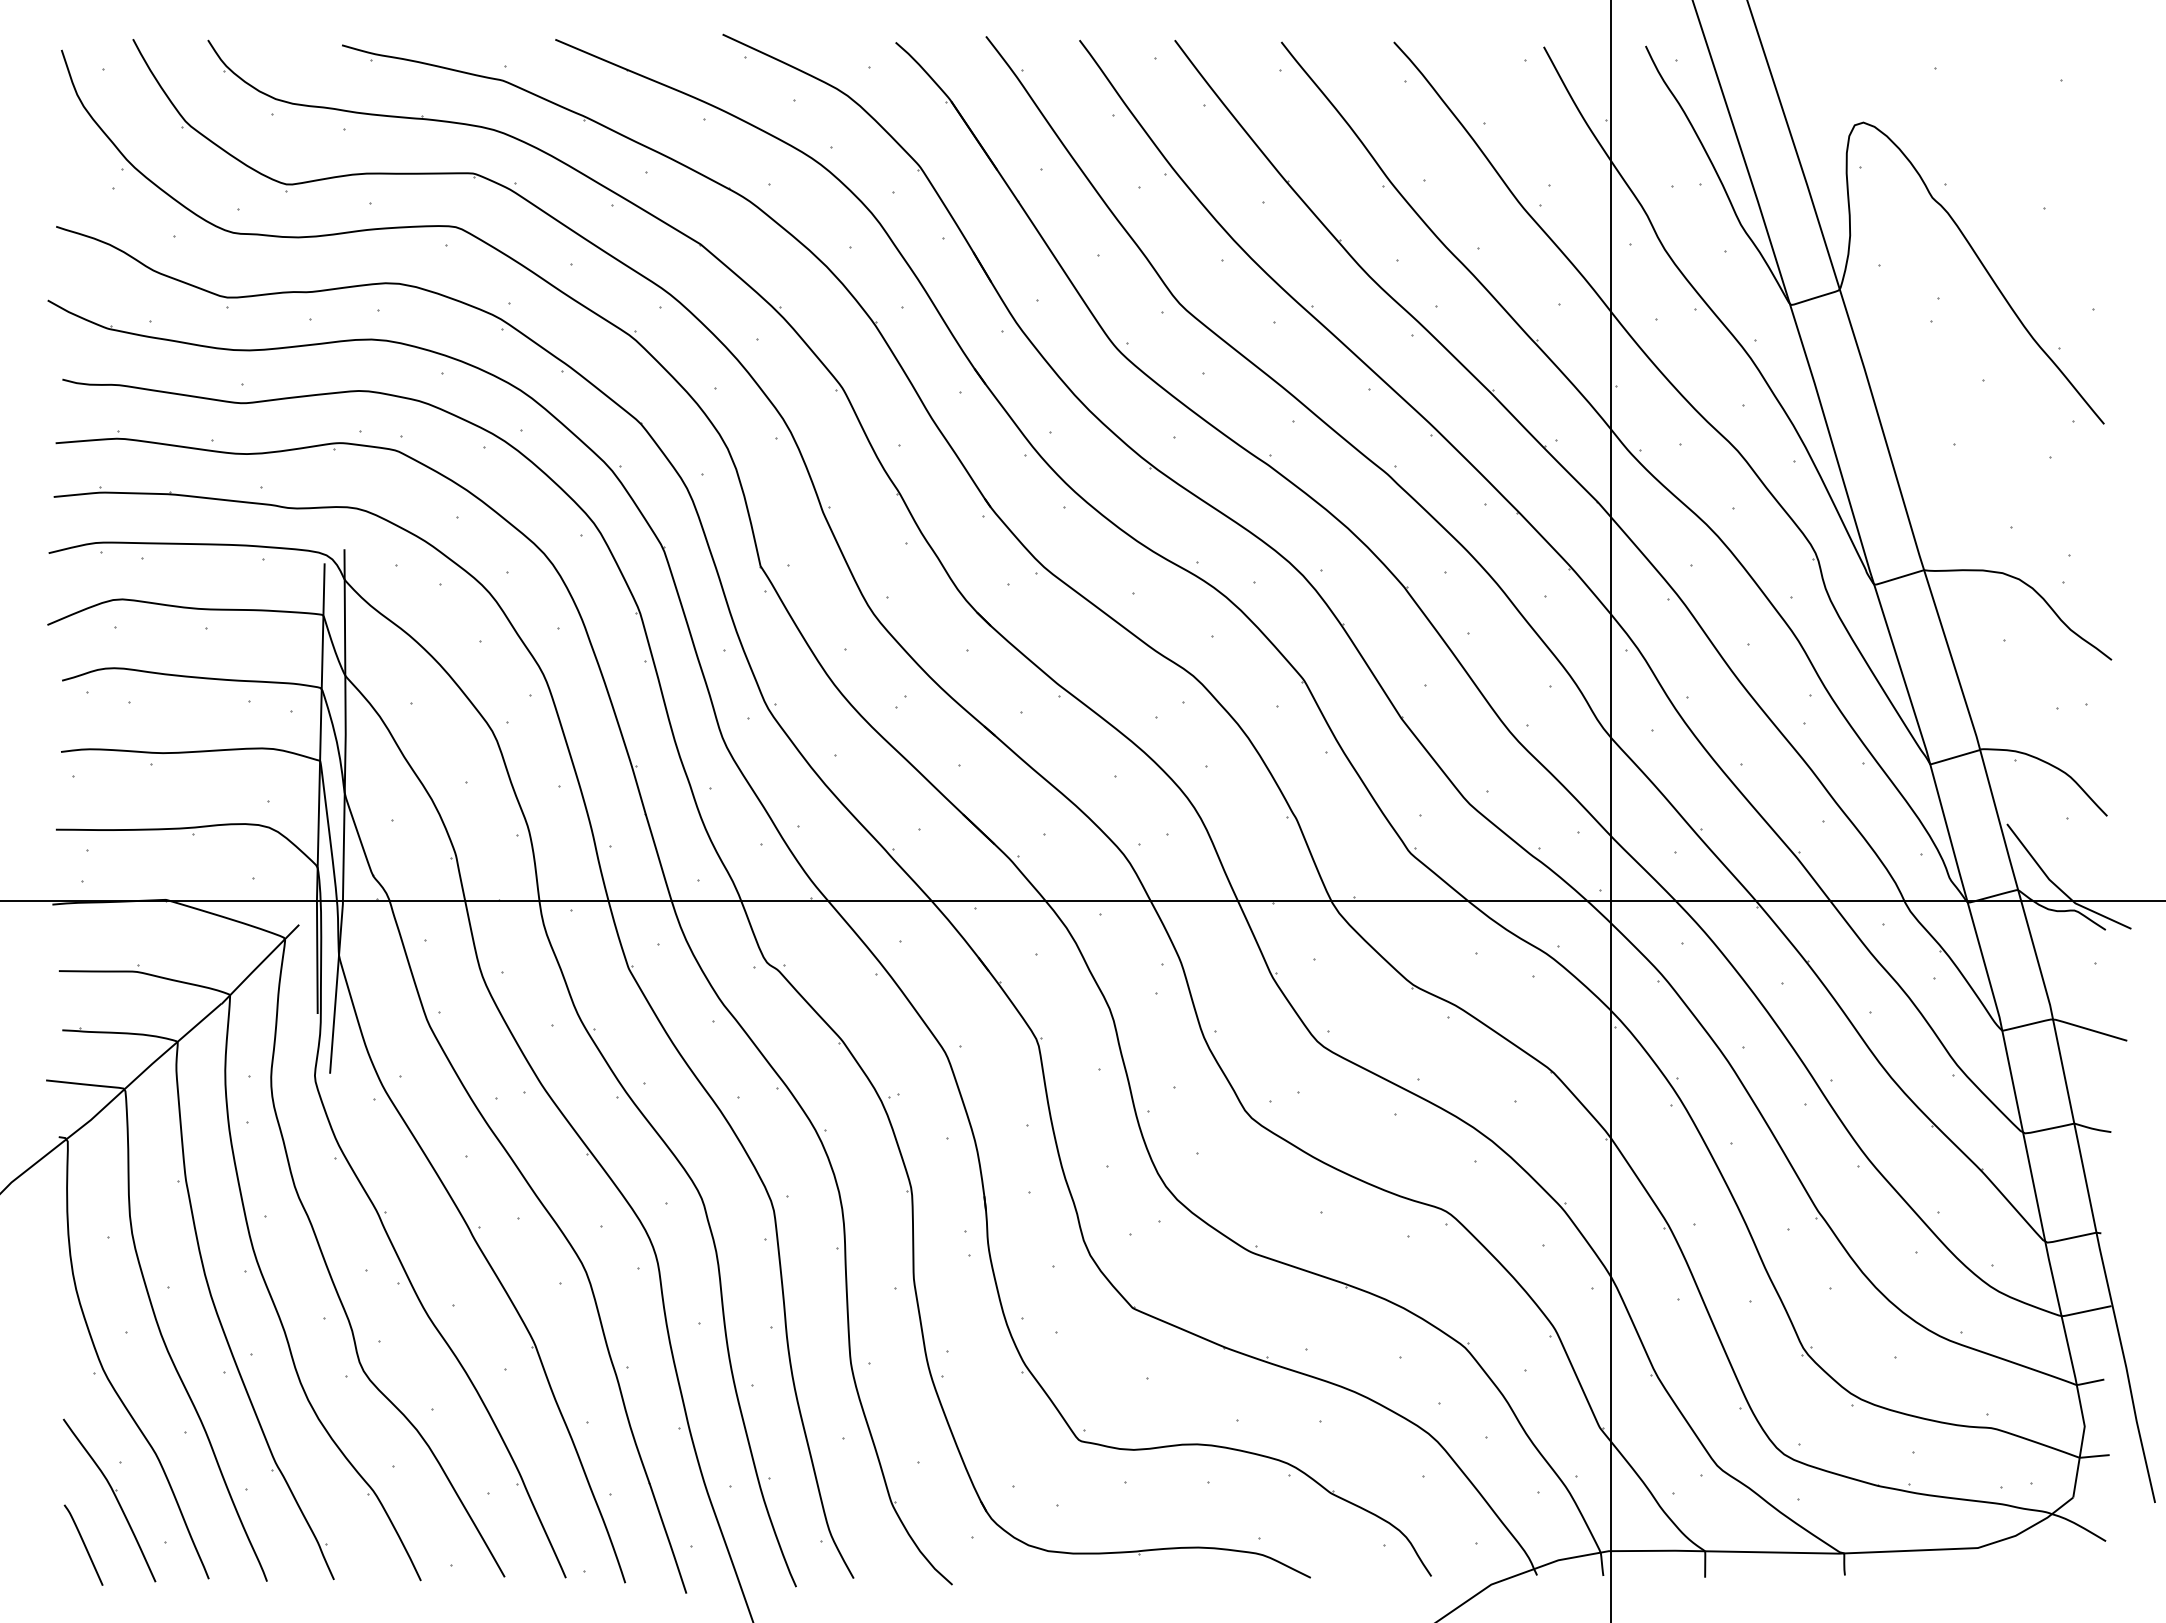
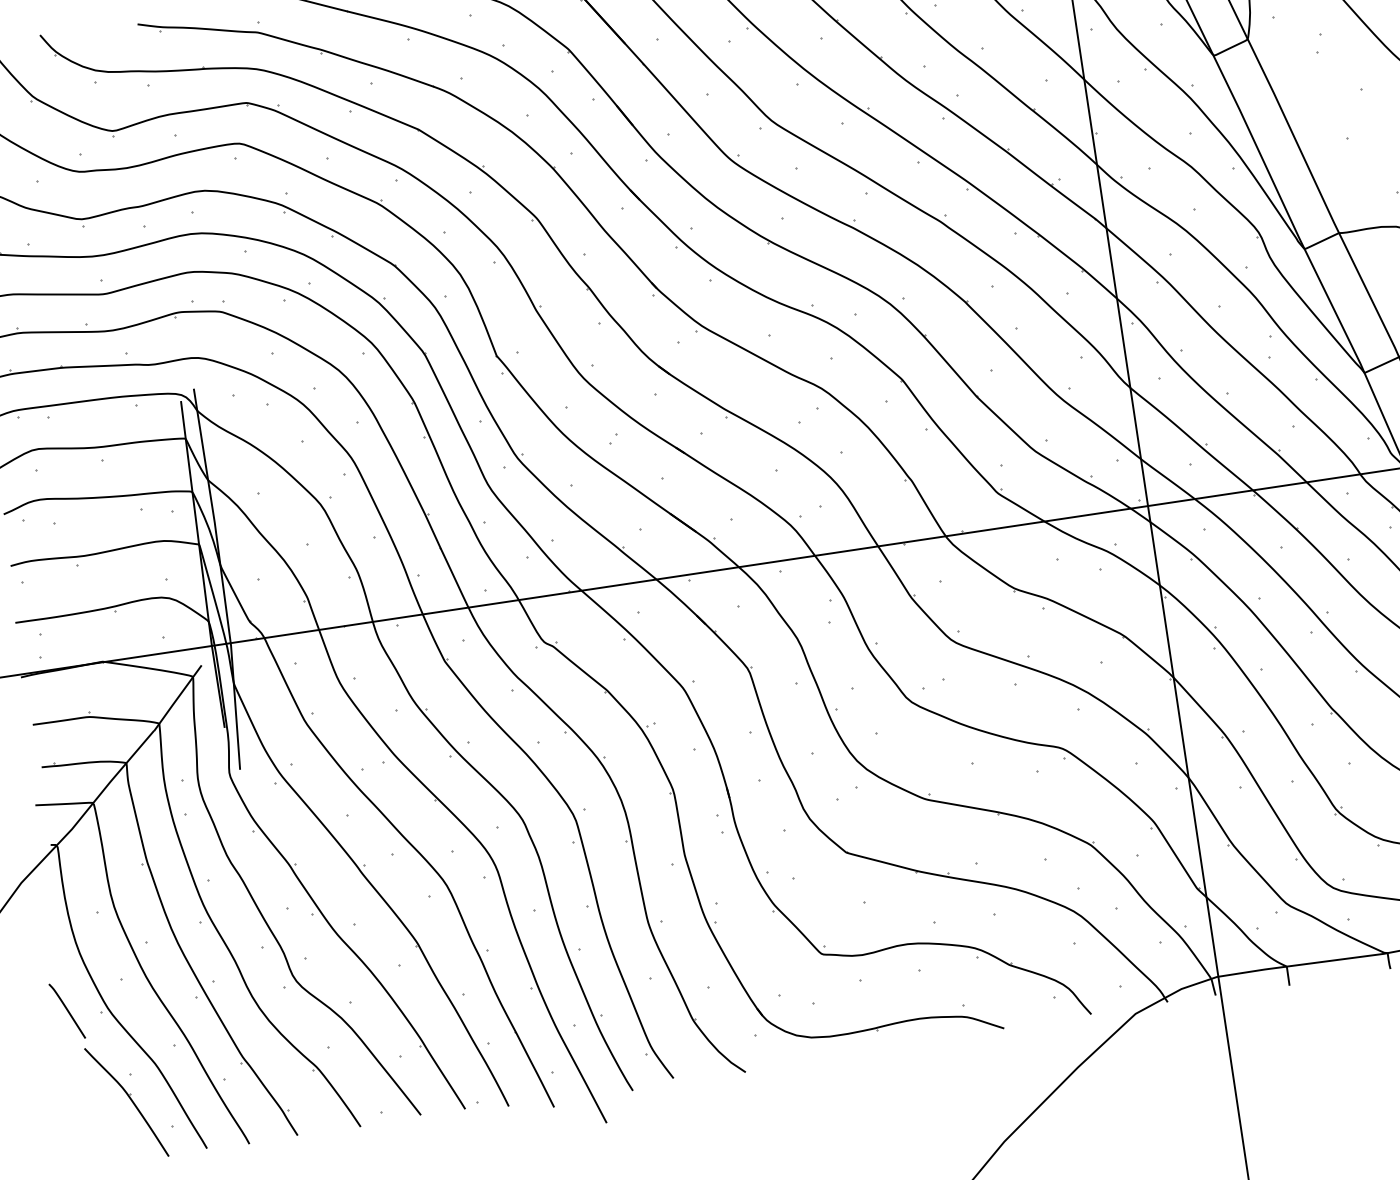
curve: (83, 1544) -> (67, 1010), moved

